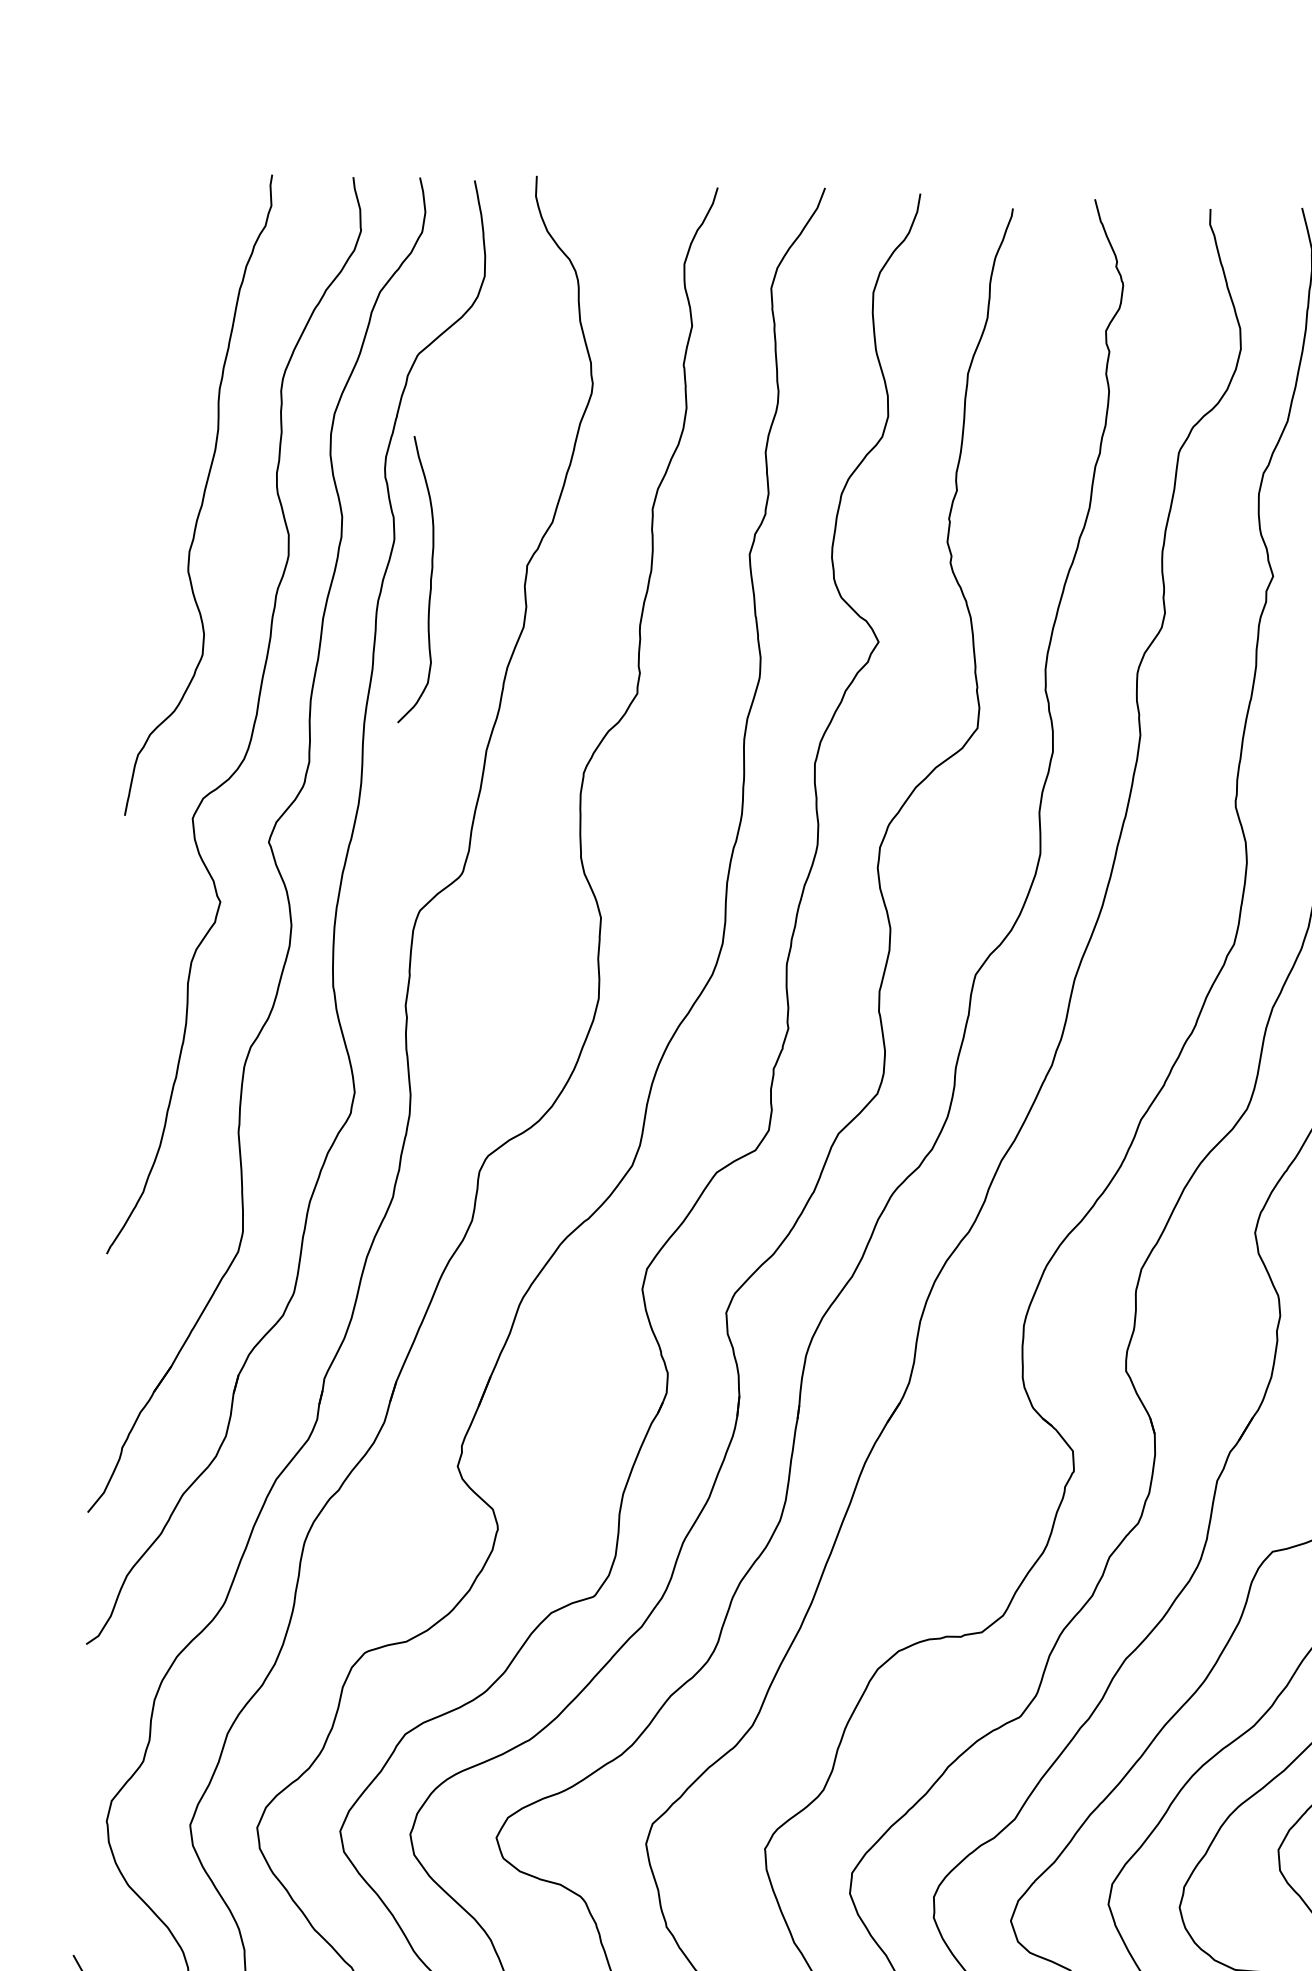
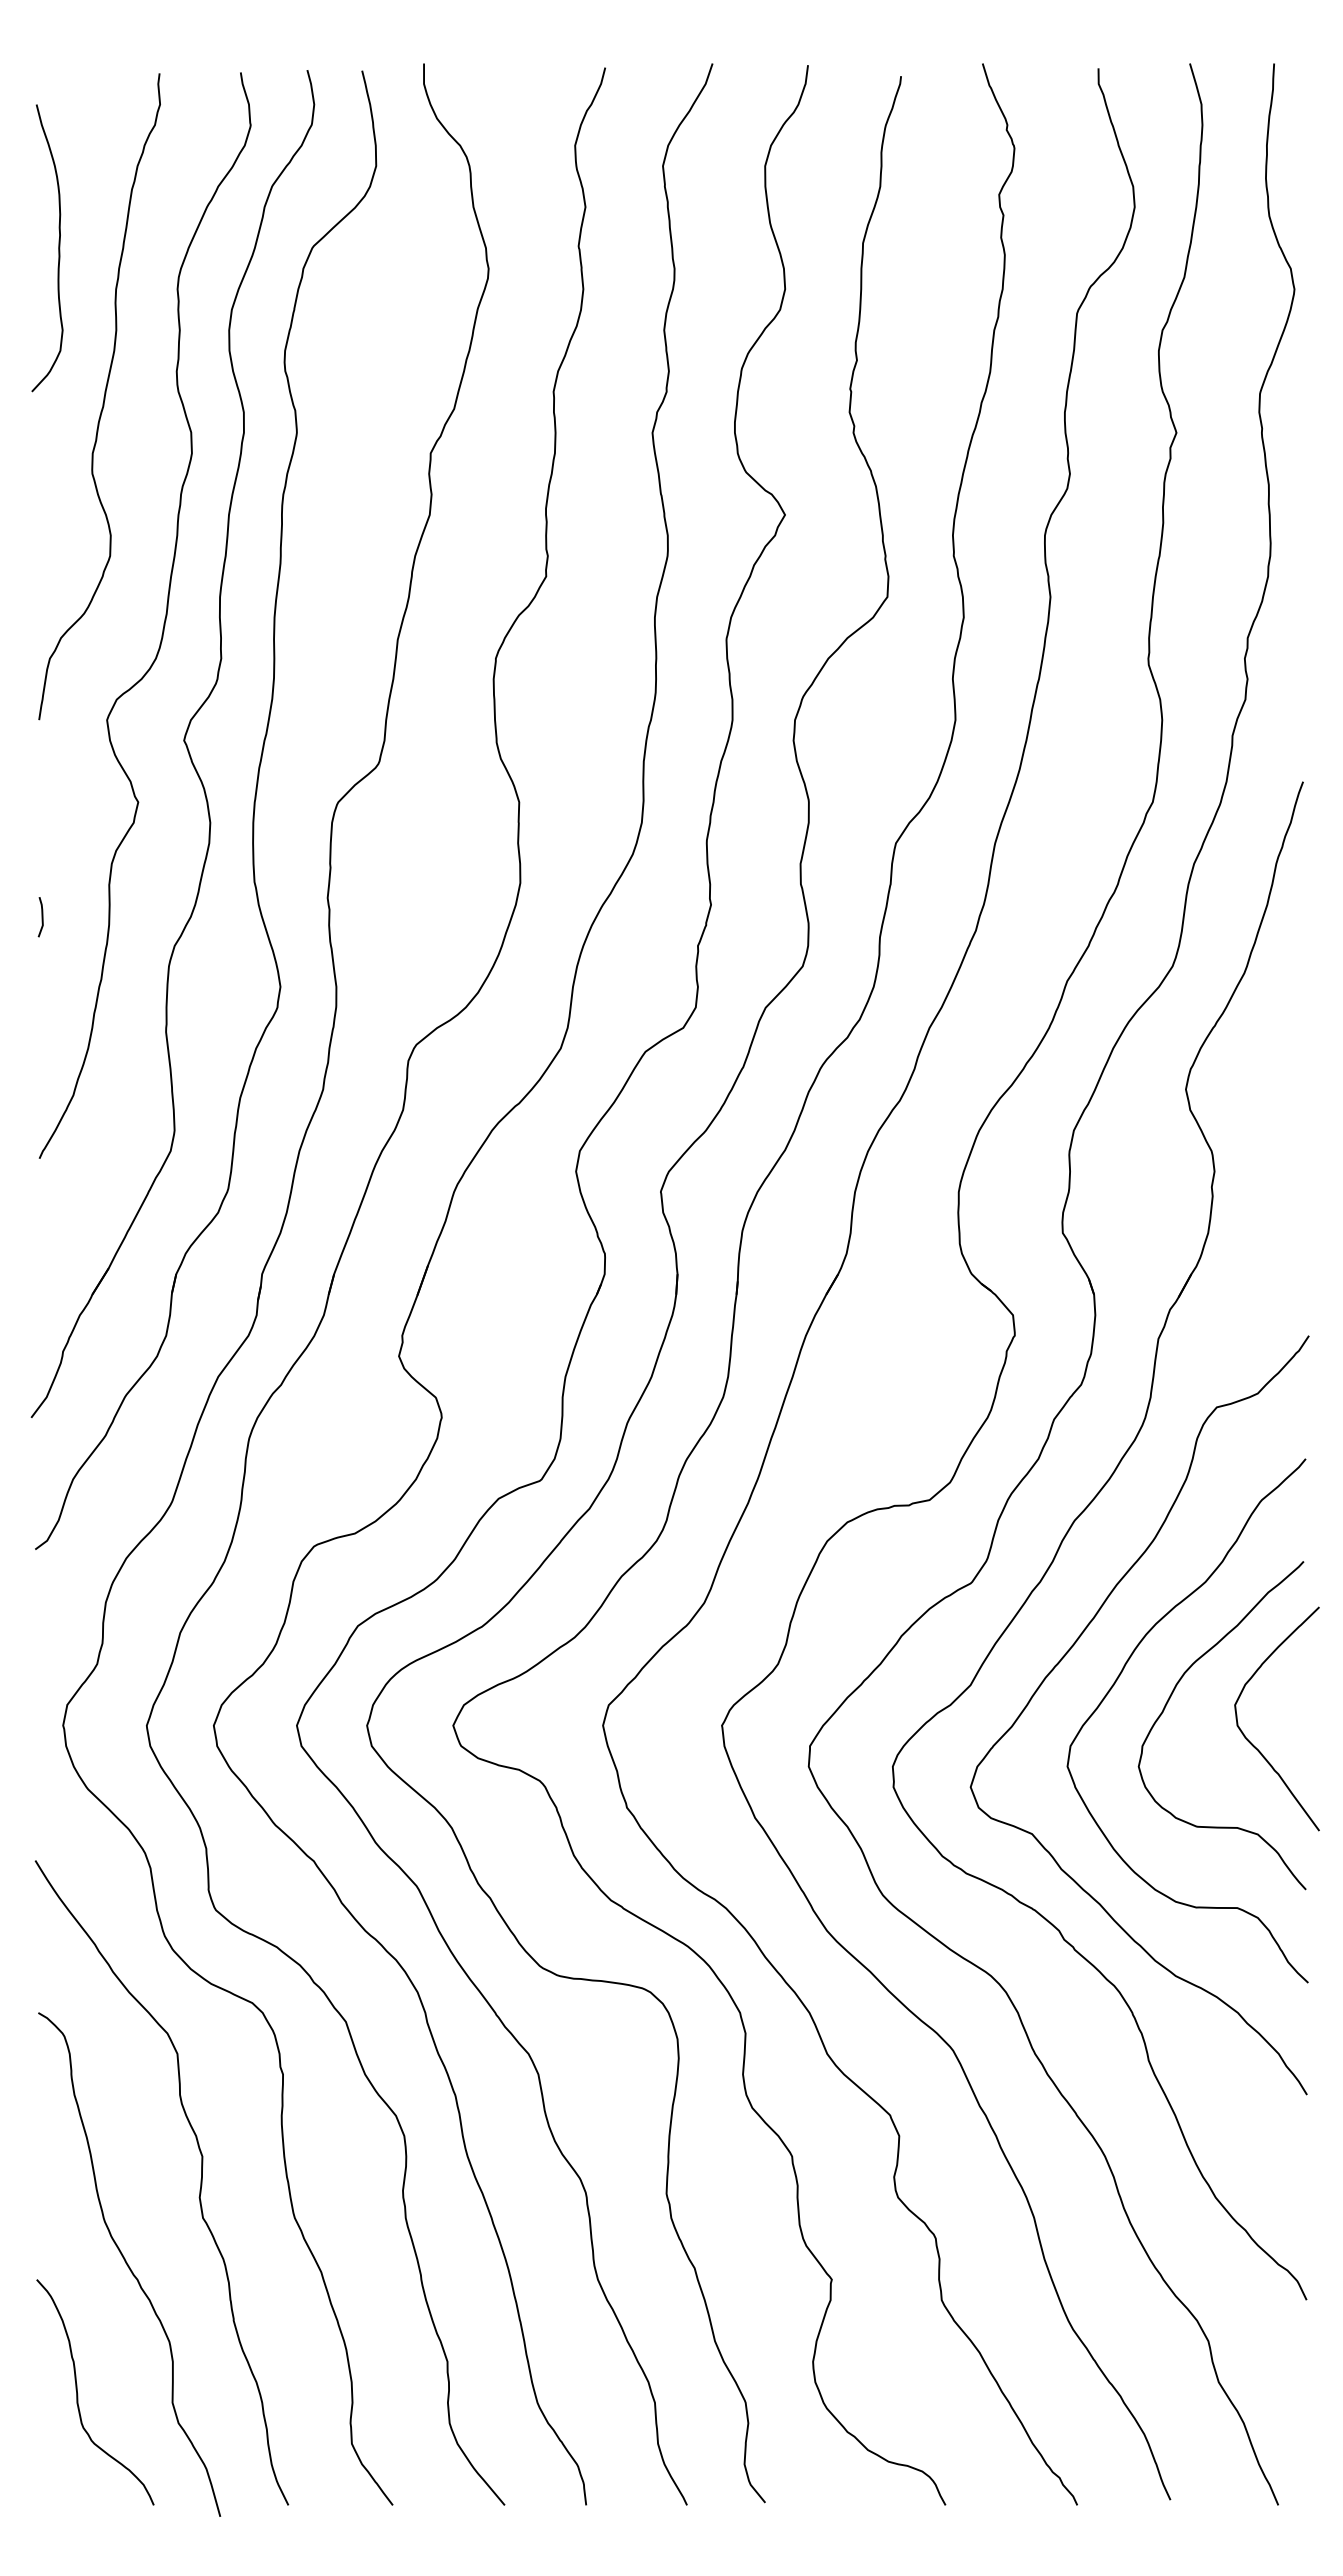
curve: (430, 580) -> (58, 248), moved
line: (118, 1013) -> (41, 917), added

